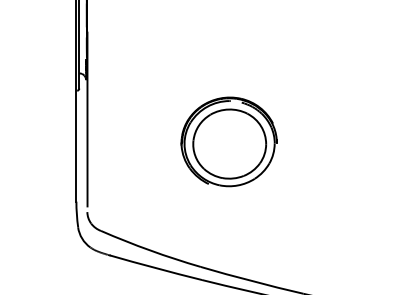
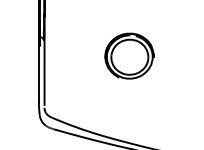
part: (229, 140) -> (129, 55), moved

